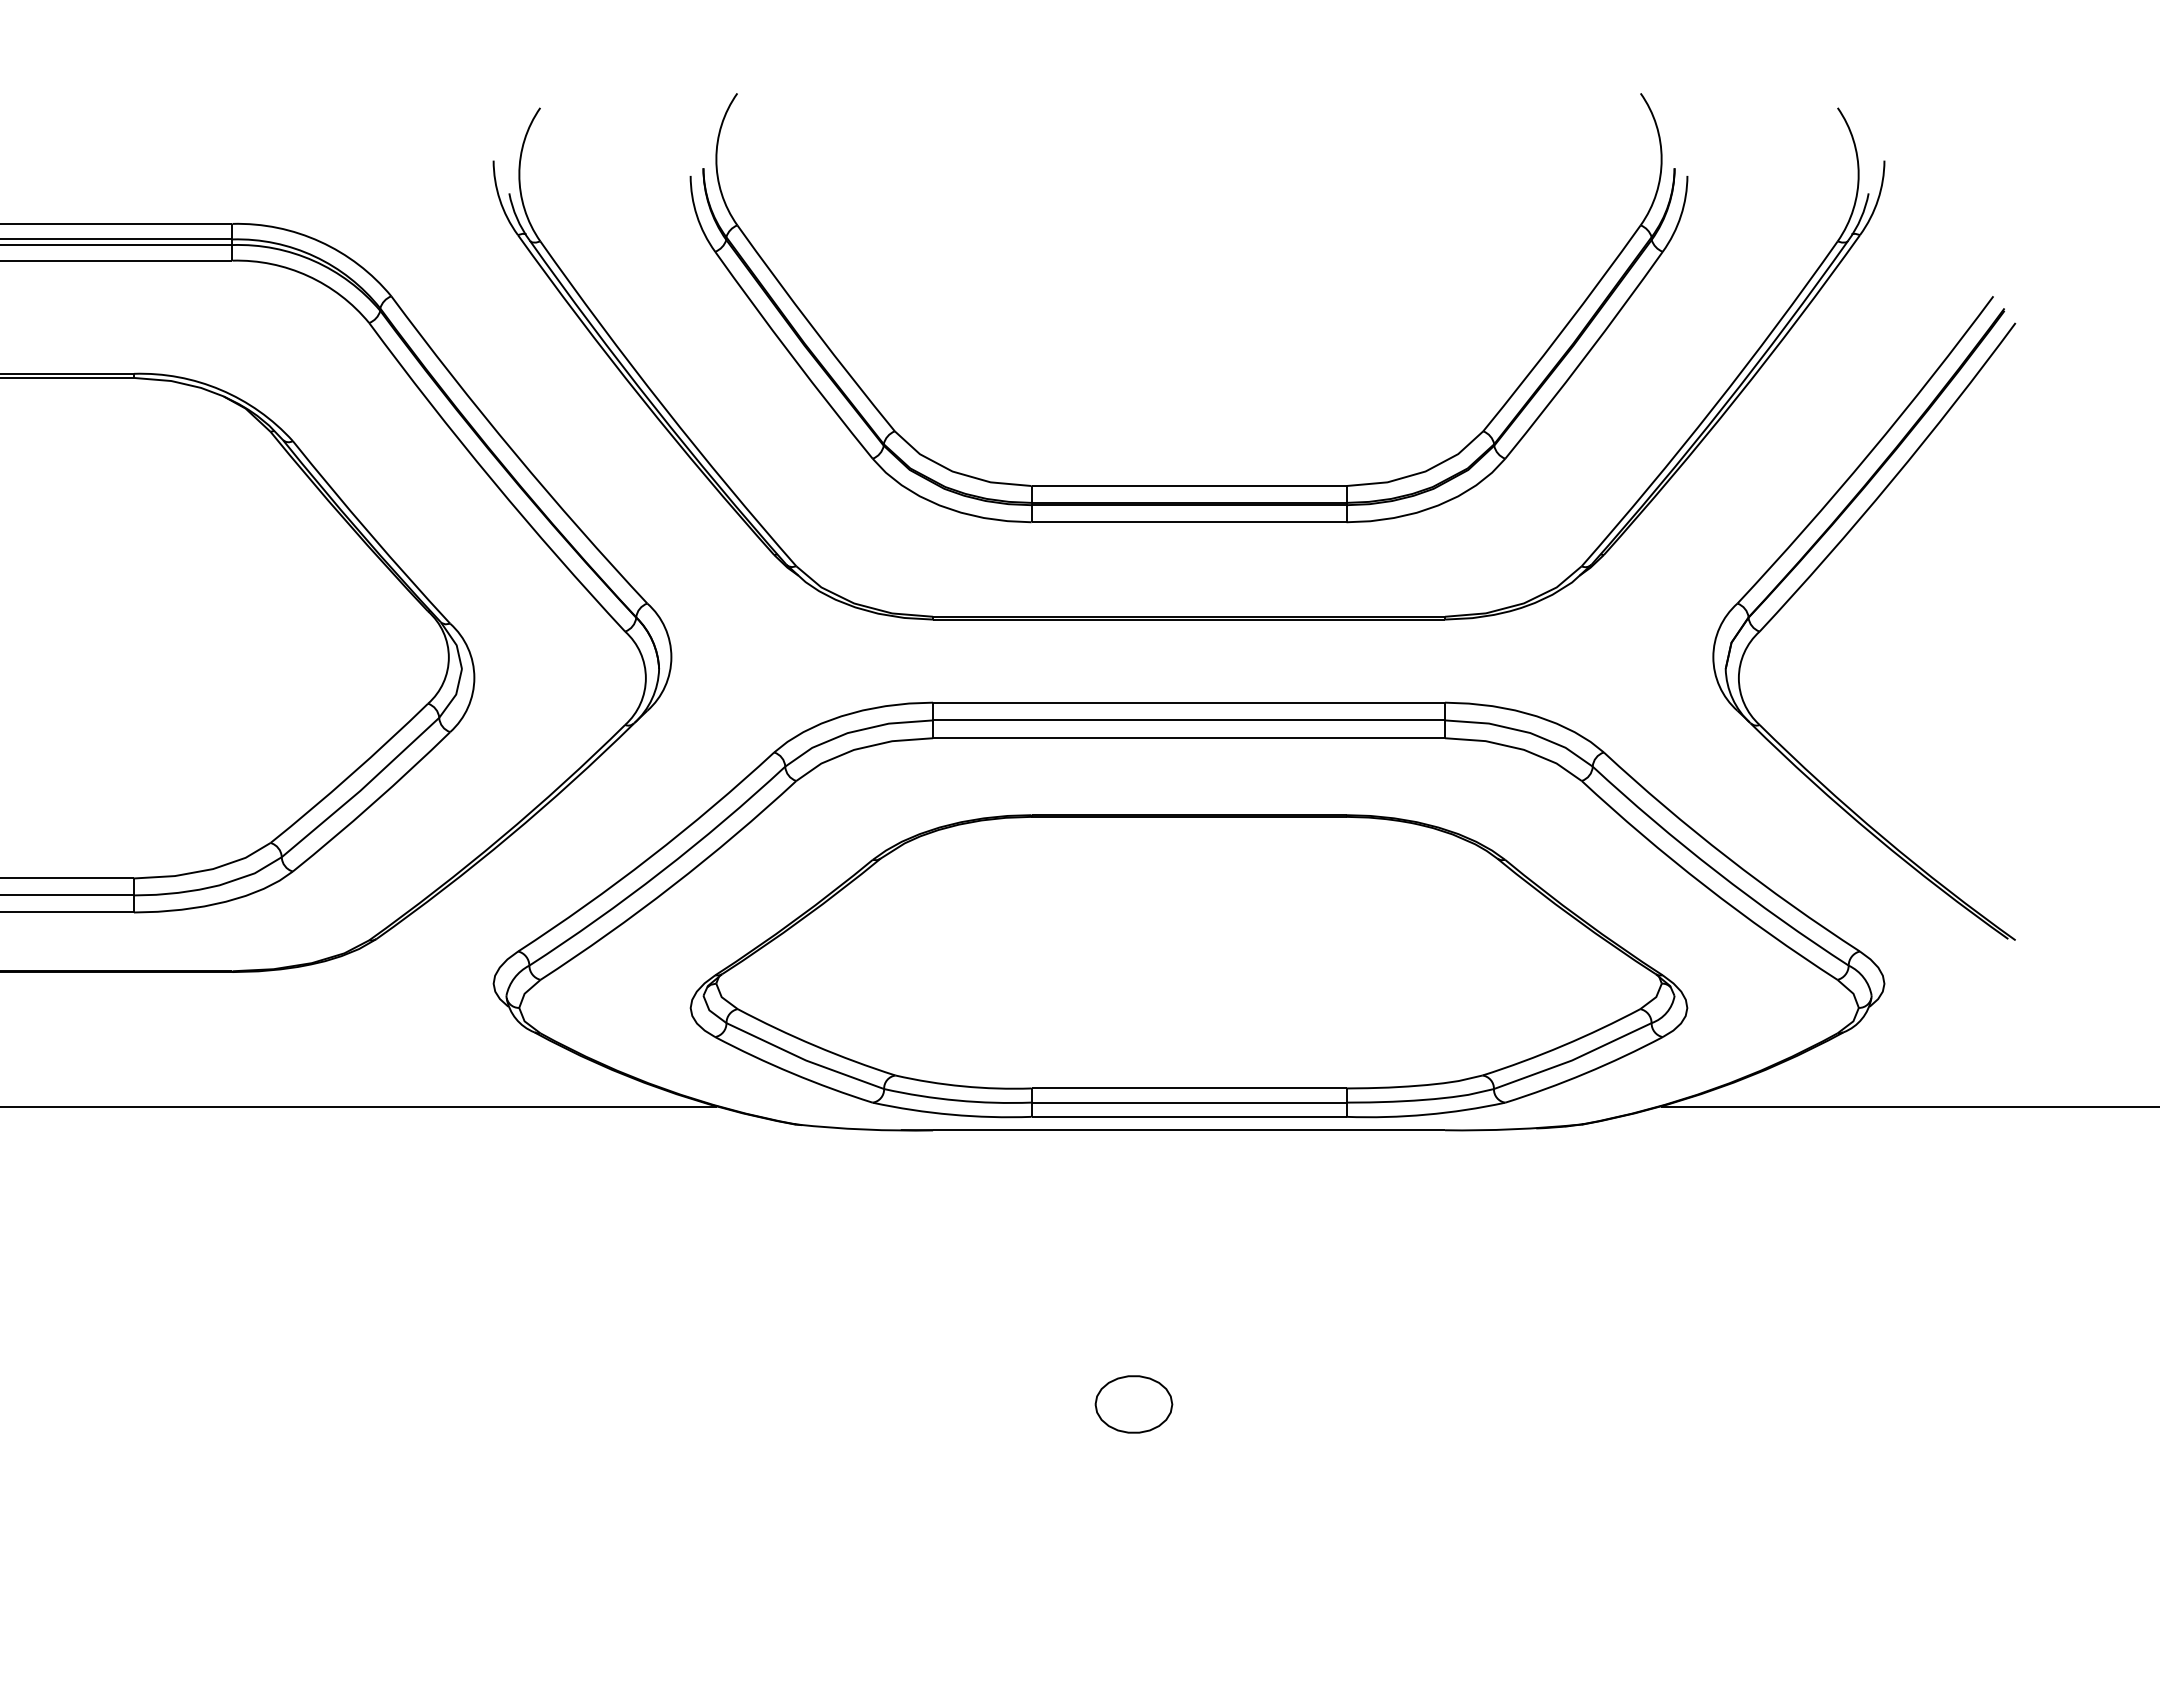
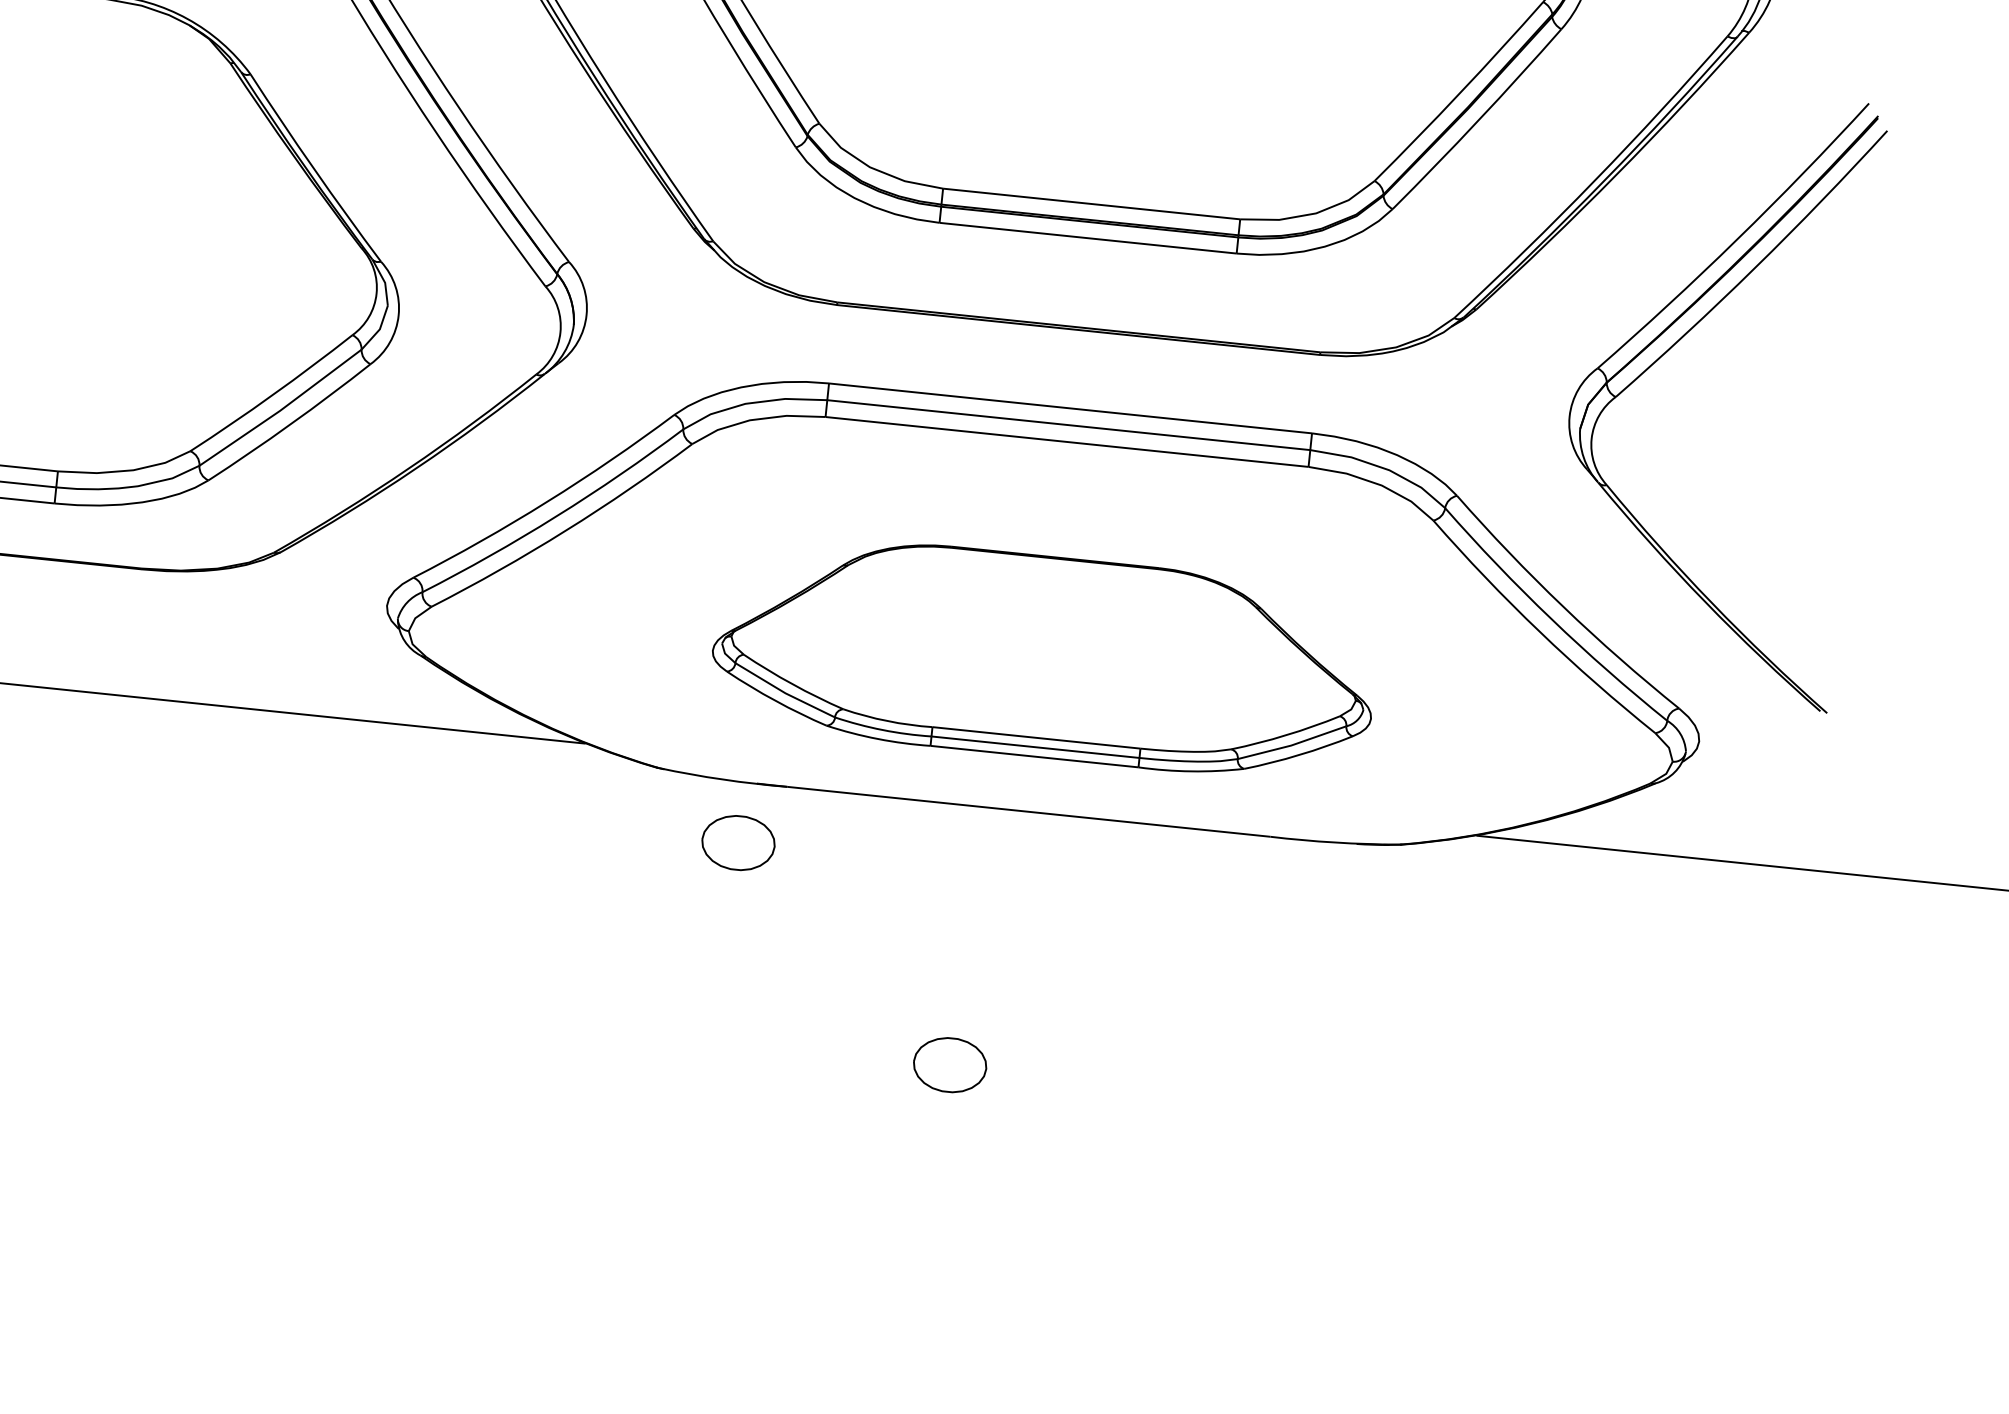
part: (1188, 966) -> (1044, 657), size x0.7
part: (887, 1194) -> (738, 843), added

